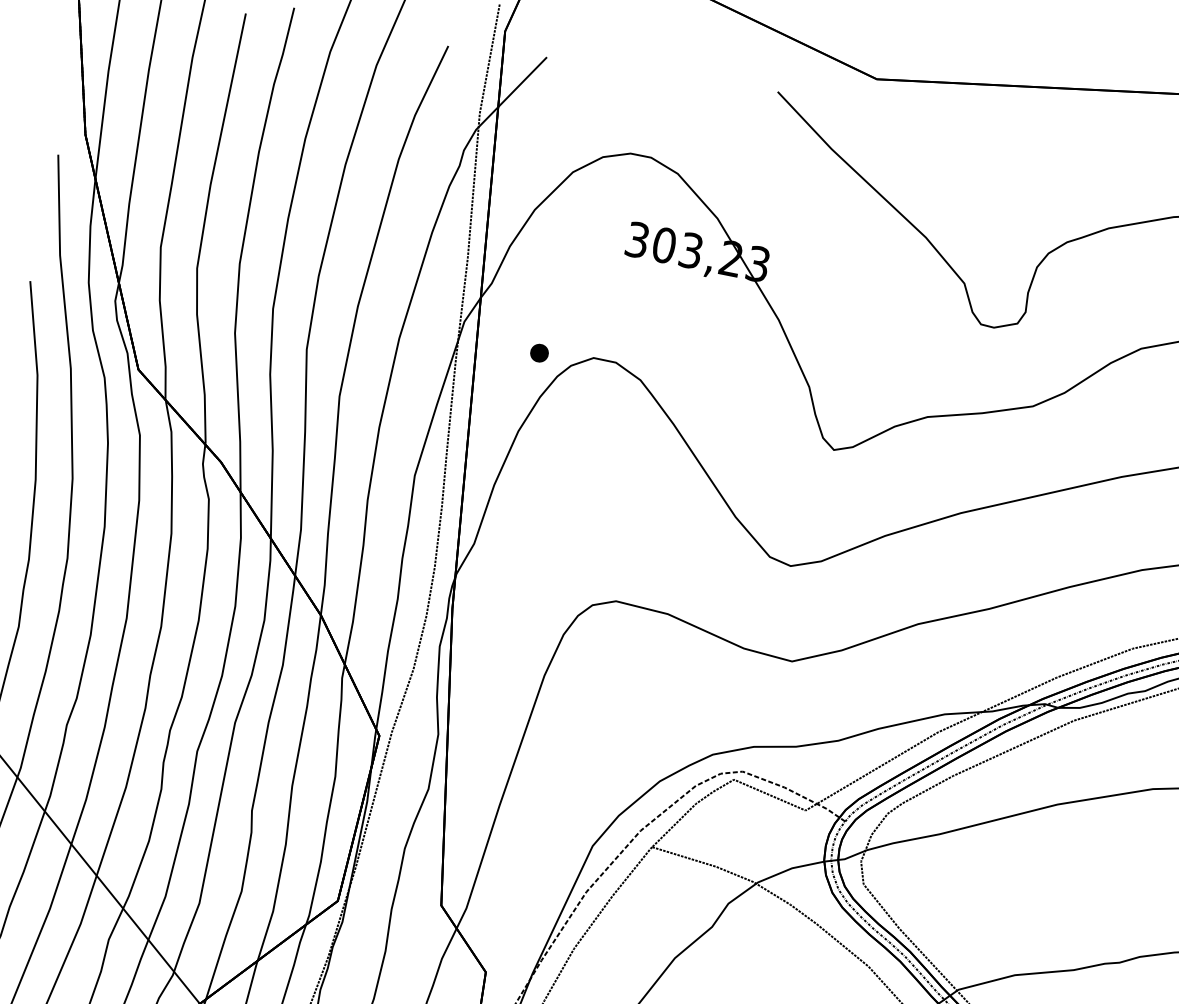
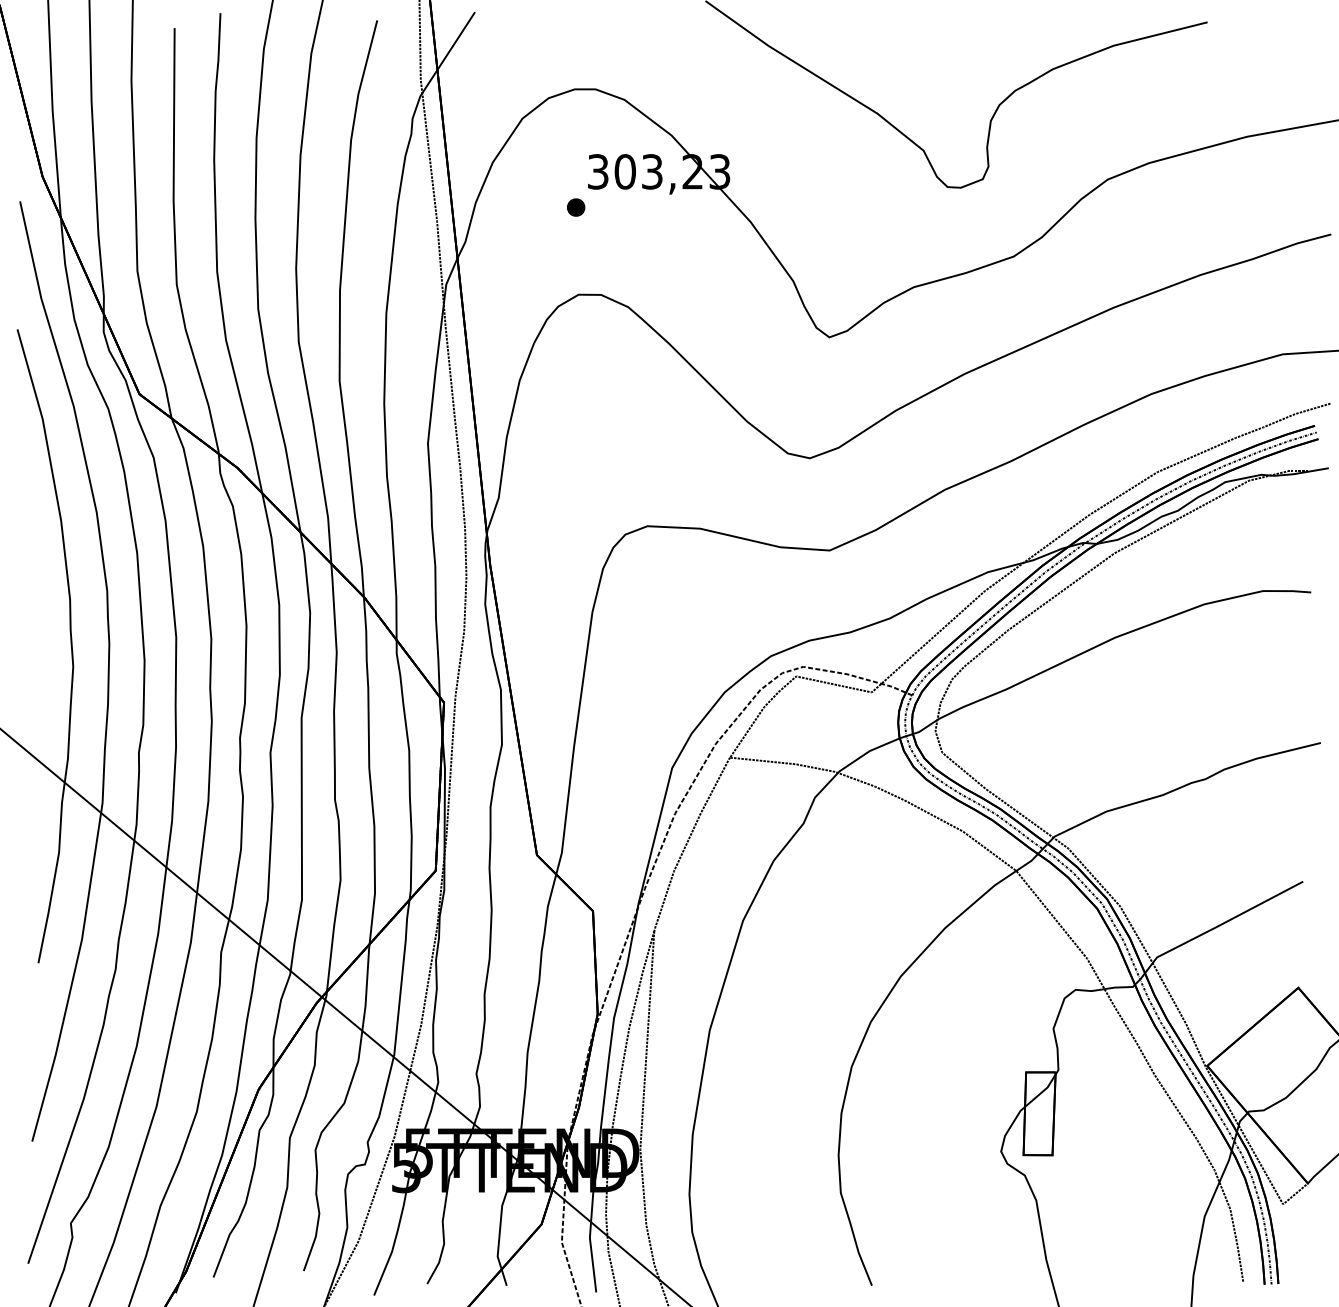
part: (539, 353) -> (576, 207), moved

